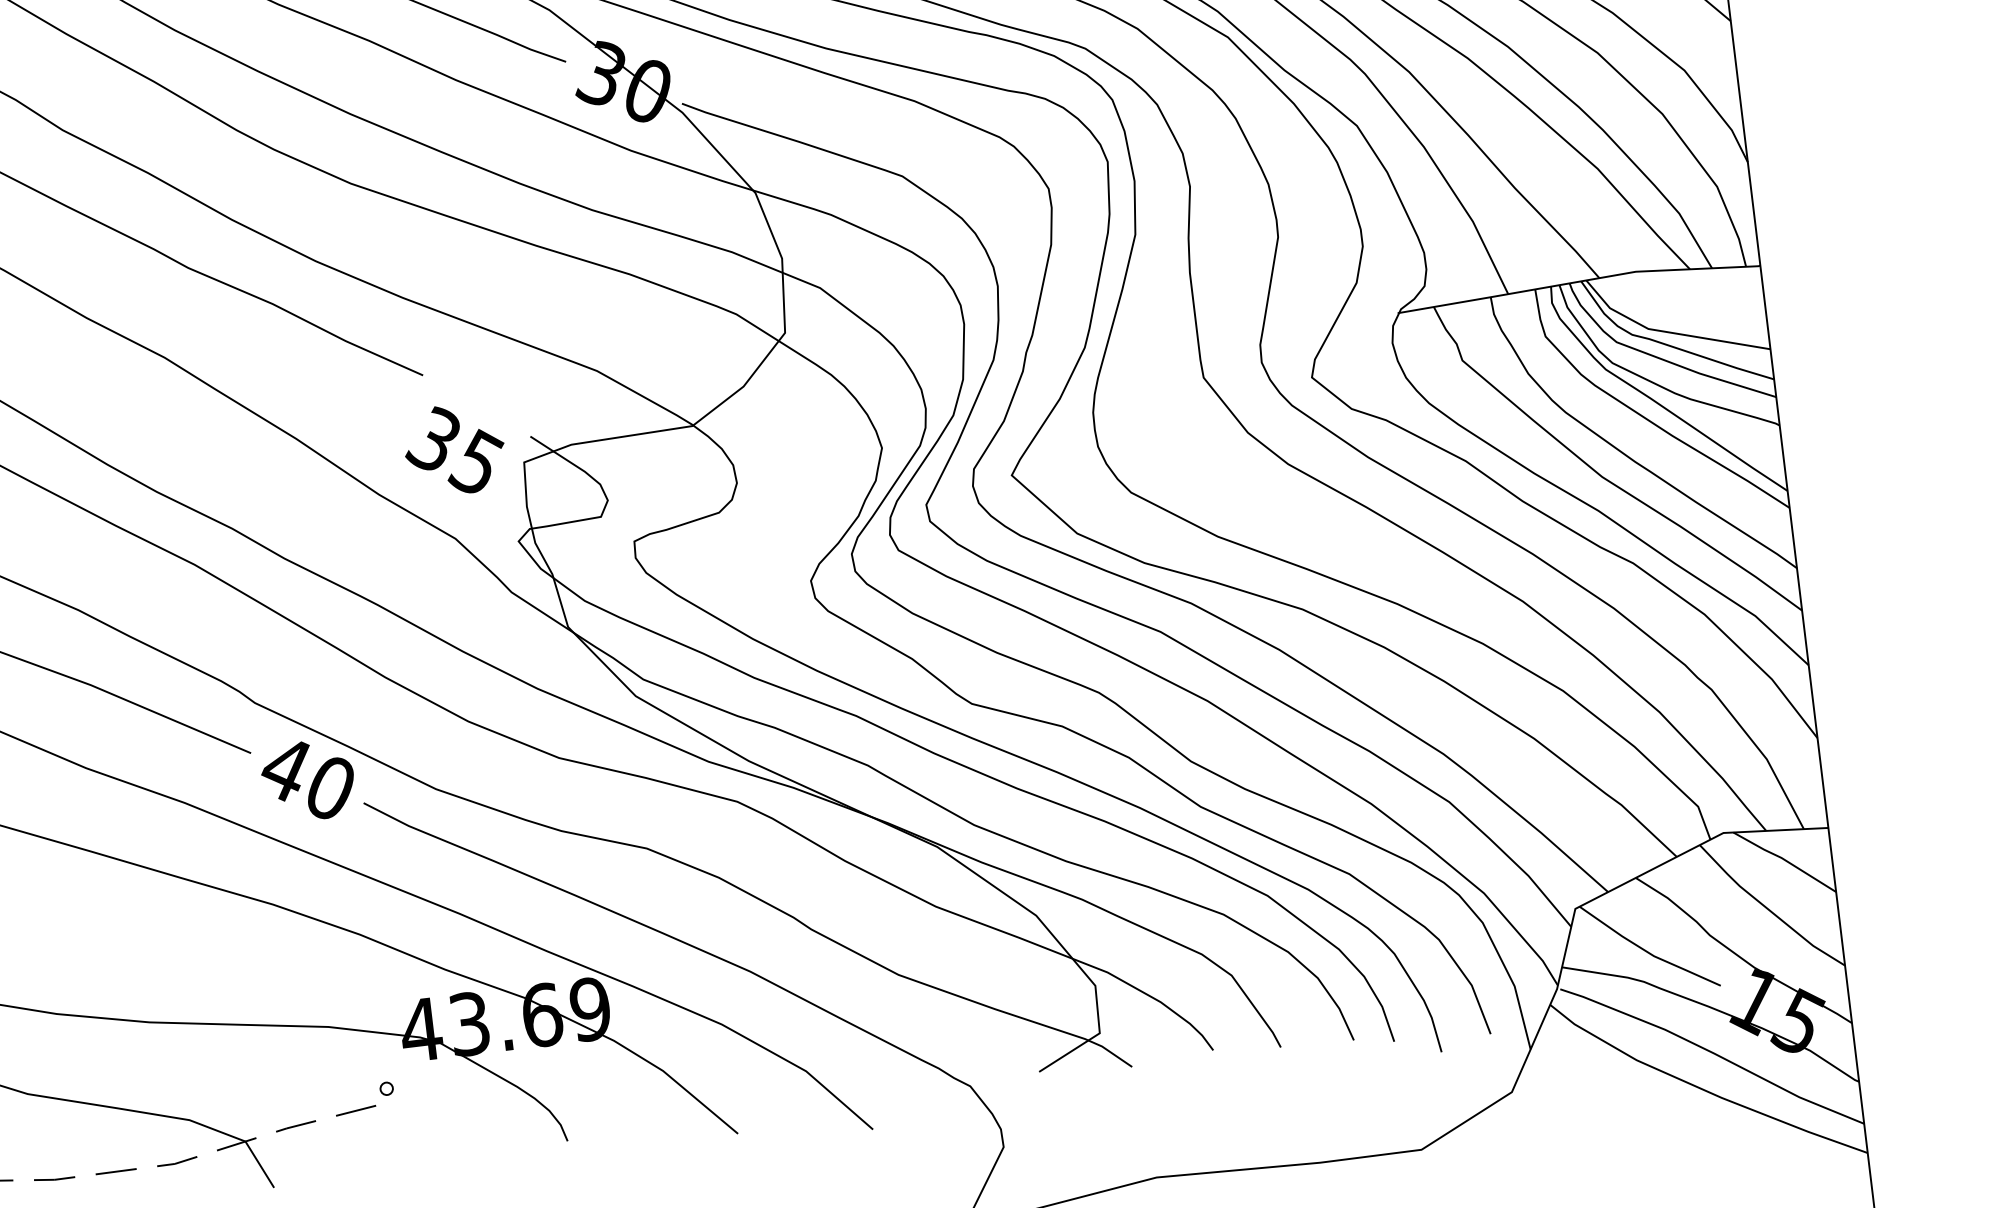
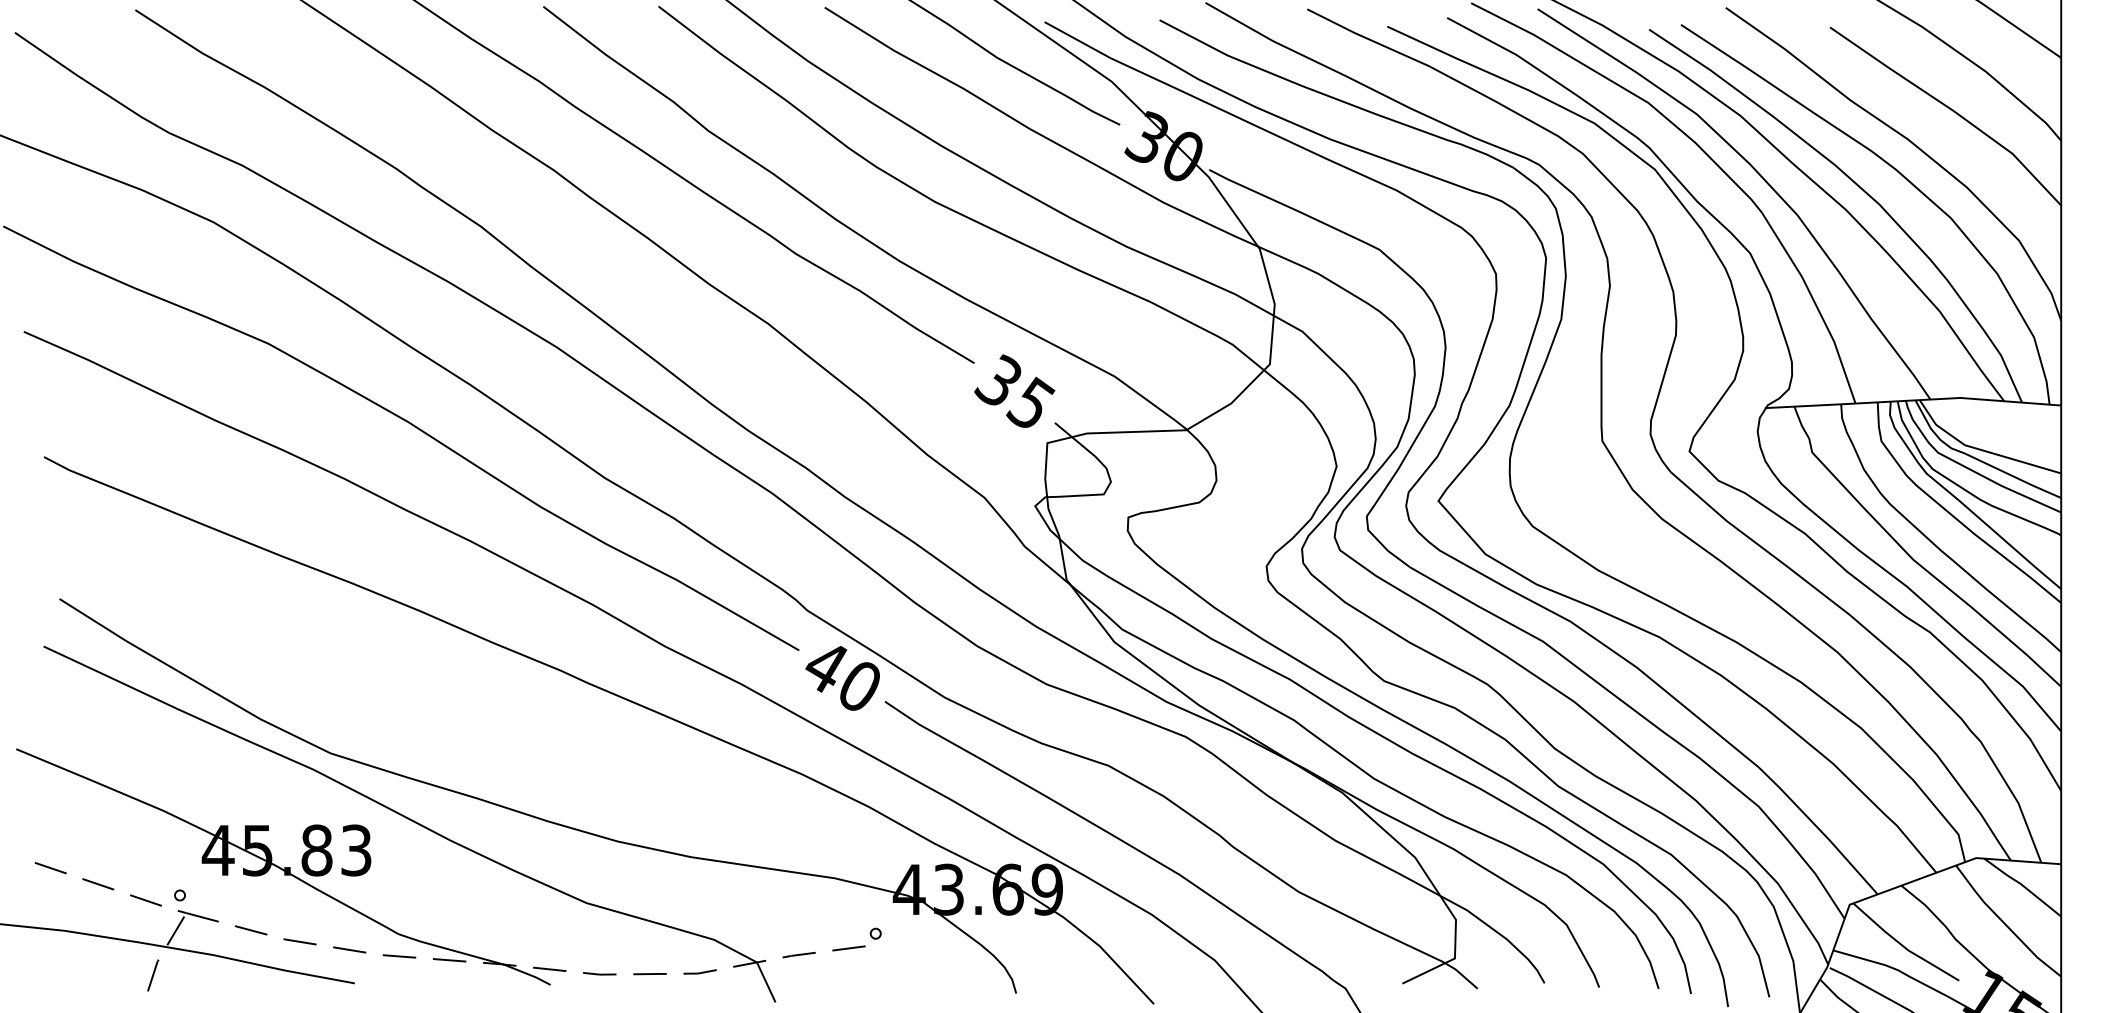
text: (454, 448) -> (1014, 390), moved

